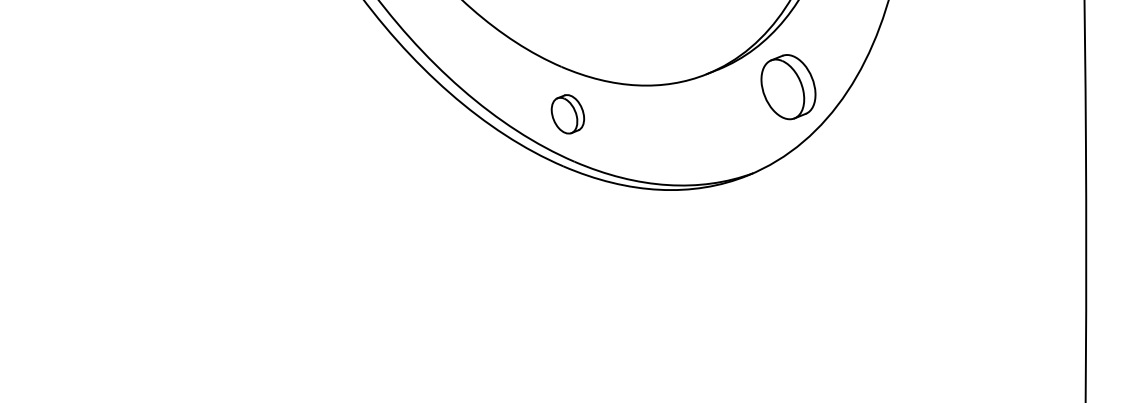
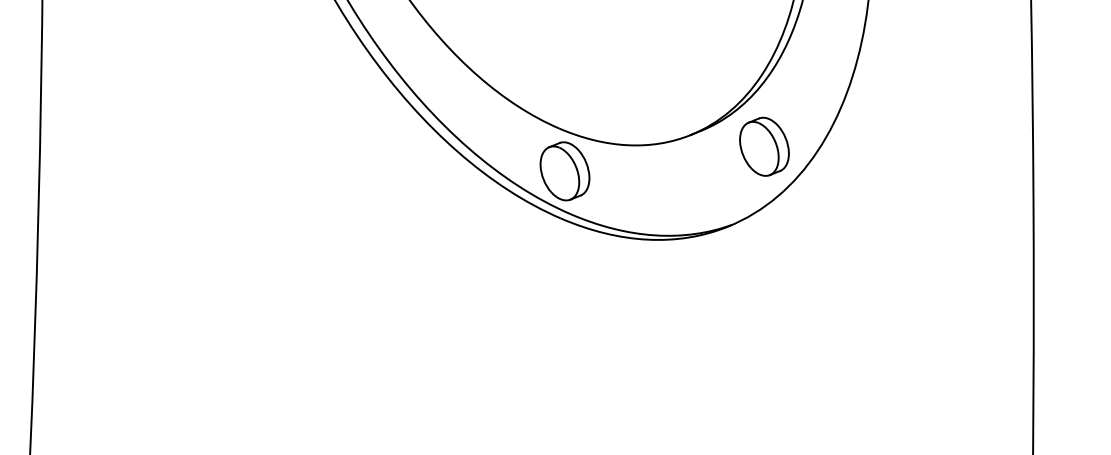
part: (567, 114) -> (564, 171), size x1.67

